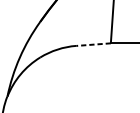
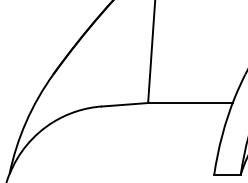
line: (93, 44) -> (124, 104), dashed -> solid

